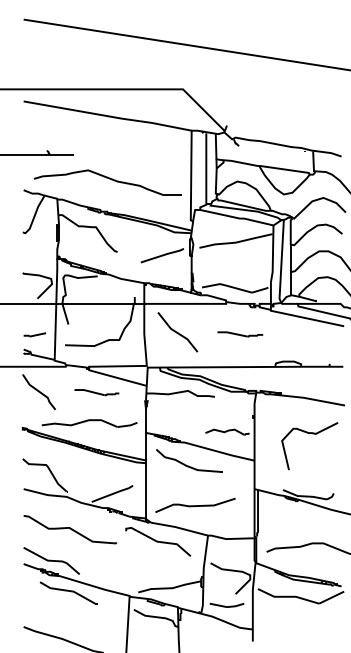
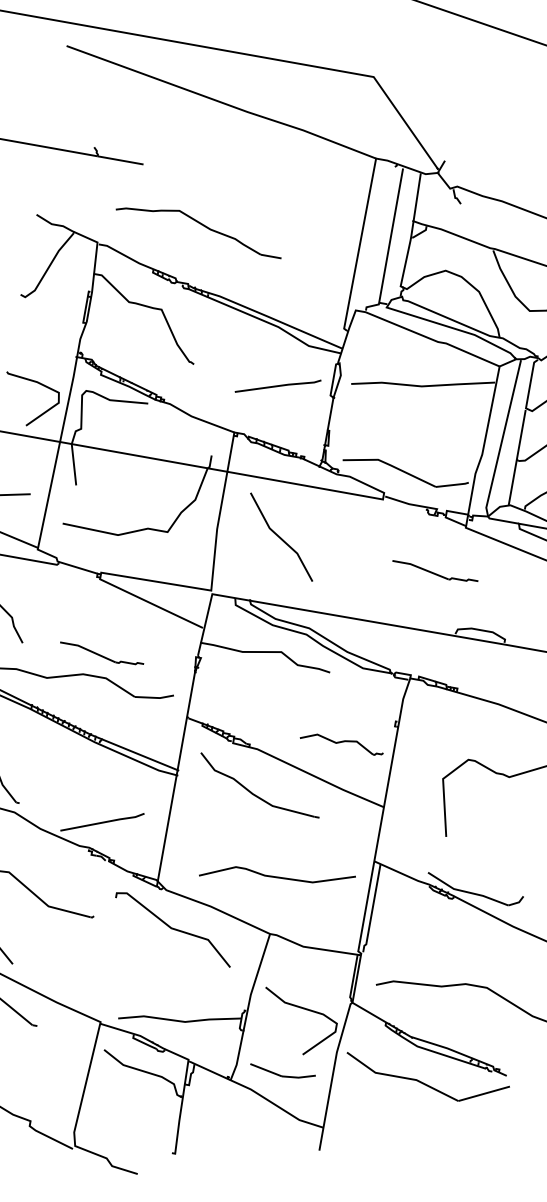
part: (107, 182) -> (198, 228), size x0.6
part: (240, 334) -> (435, 572), moved
part: (96, 392) -> (101, 654), moved
curve: (195, 505) -> (277, 876), moved

